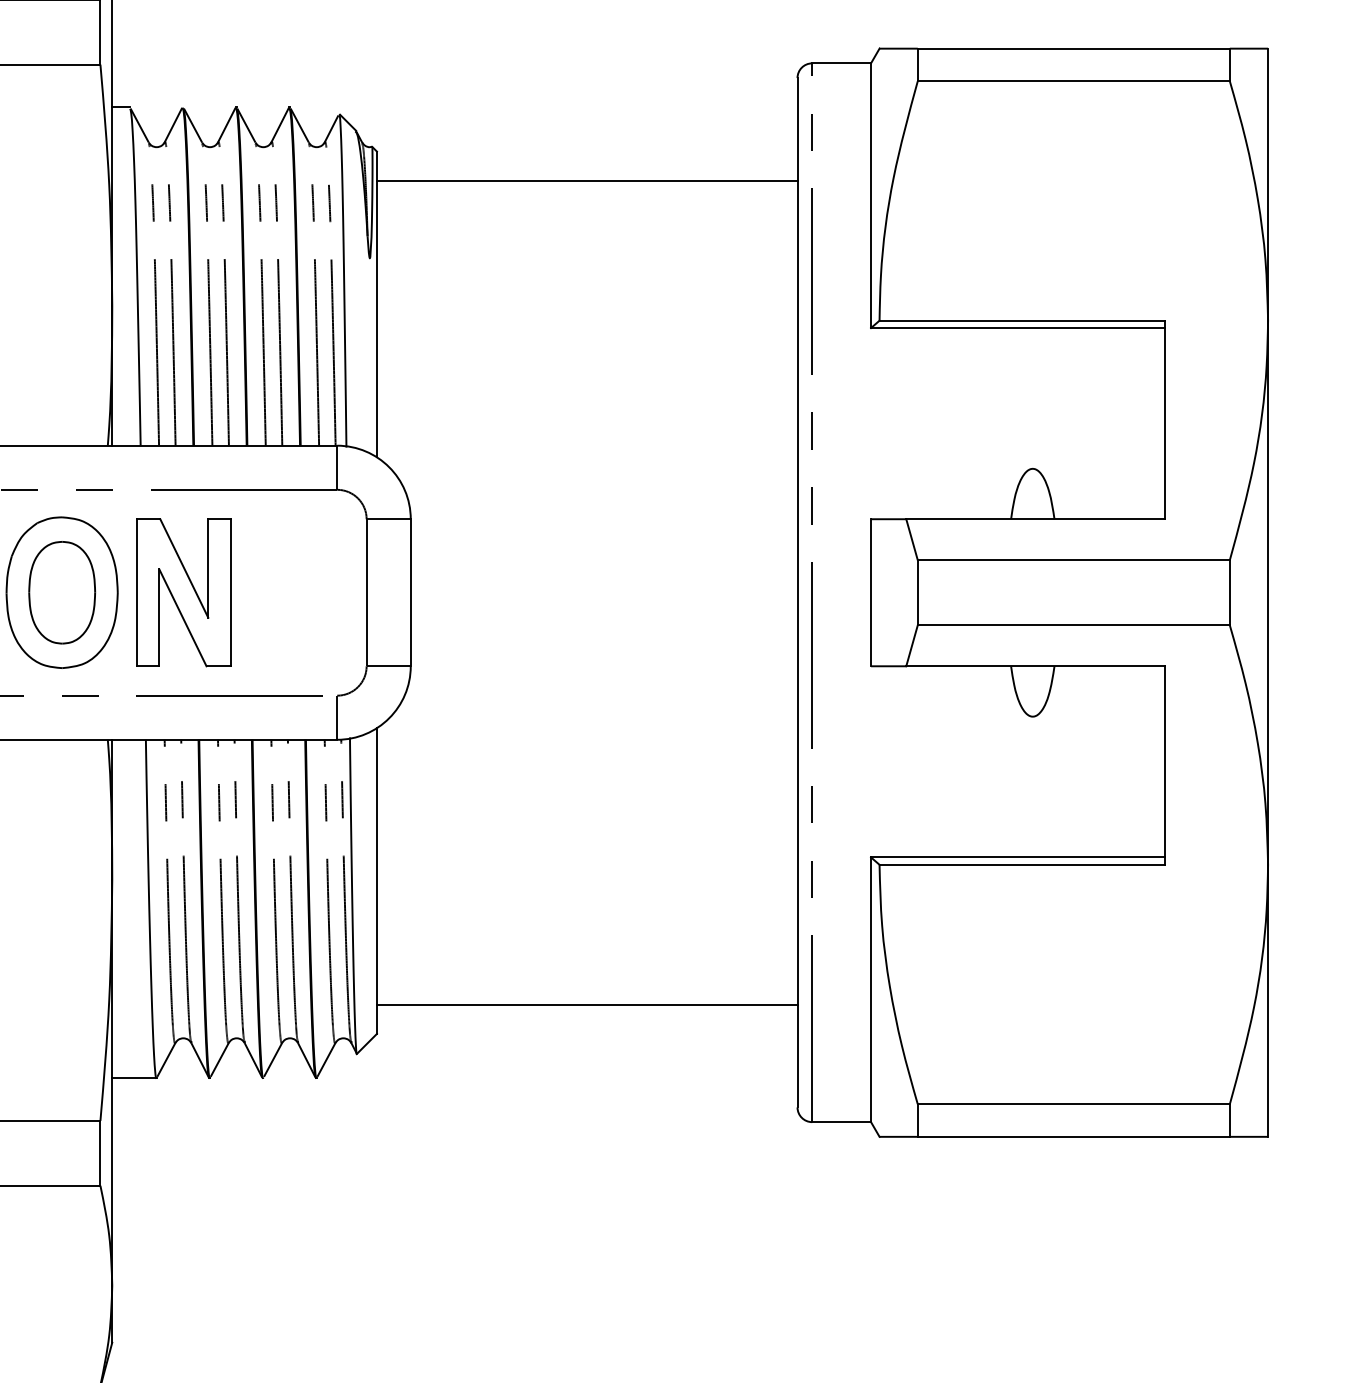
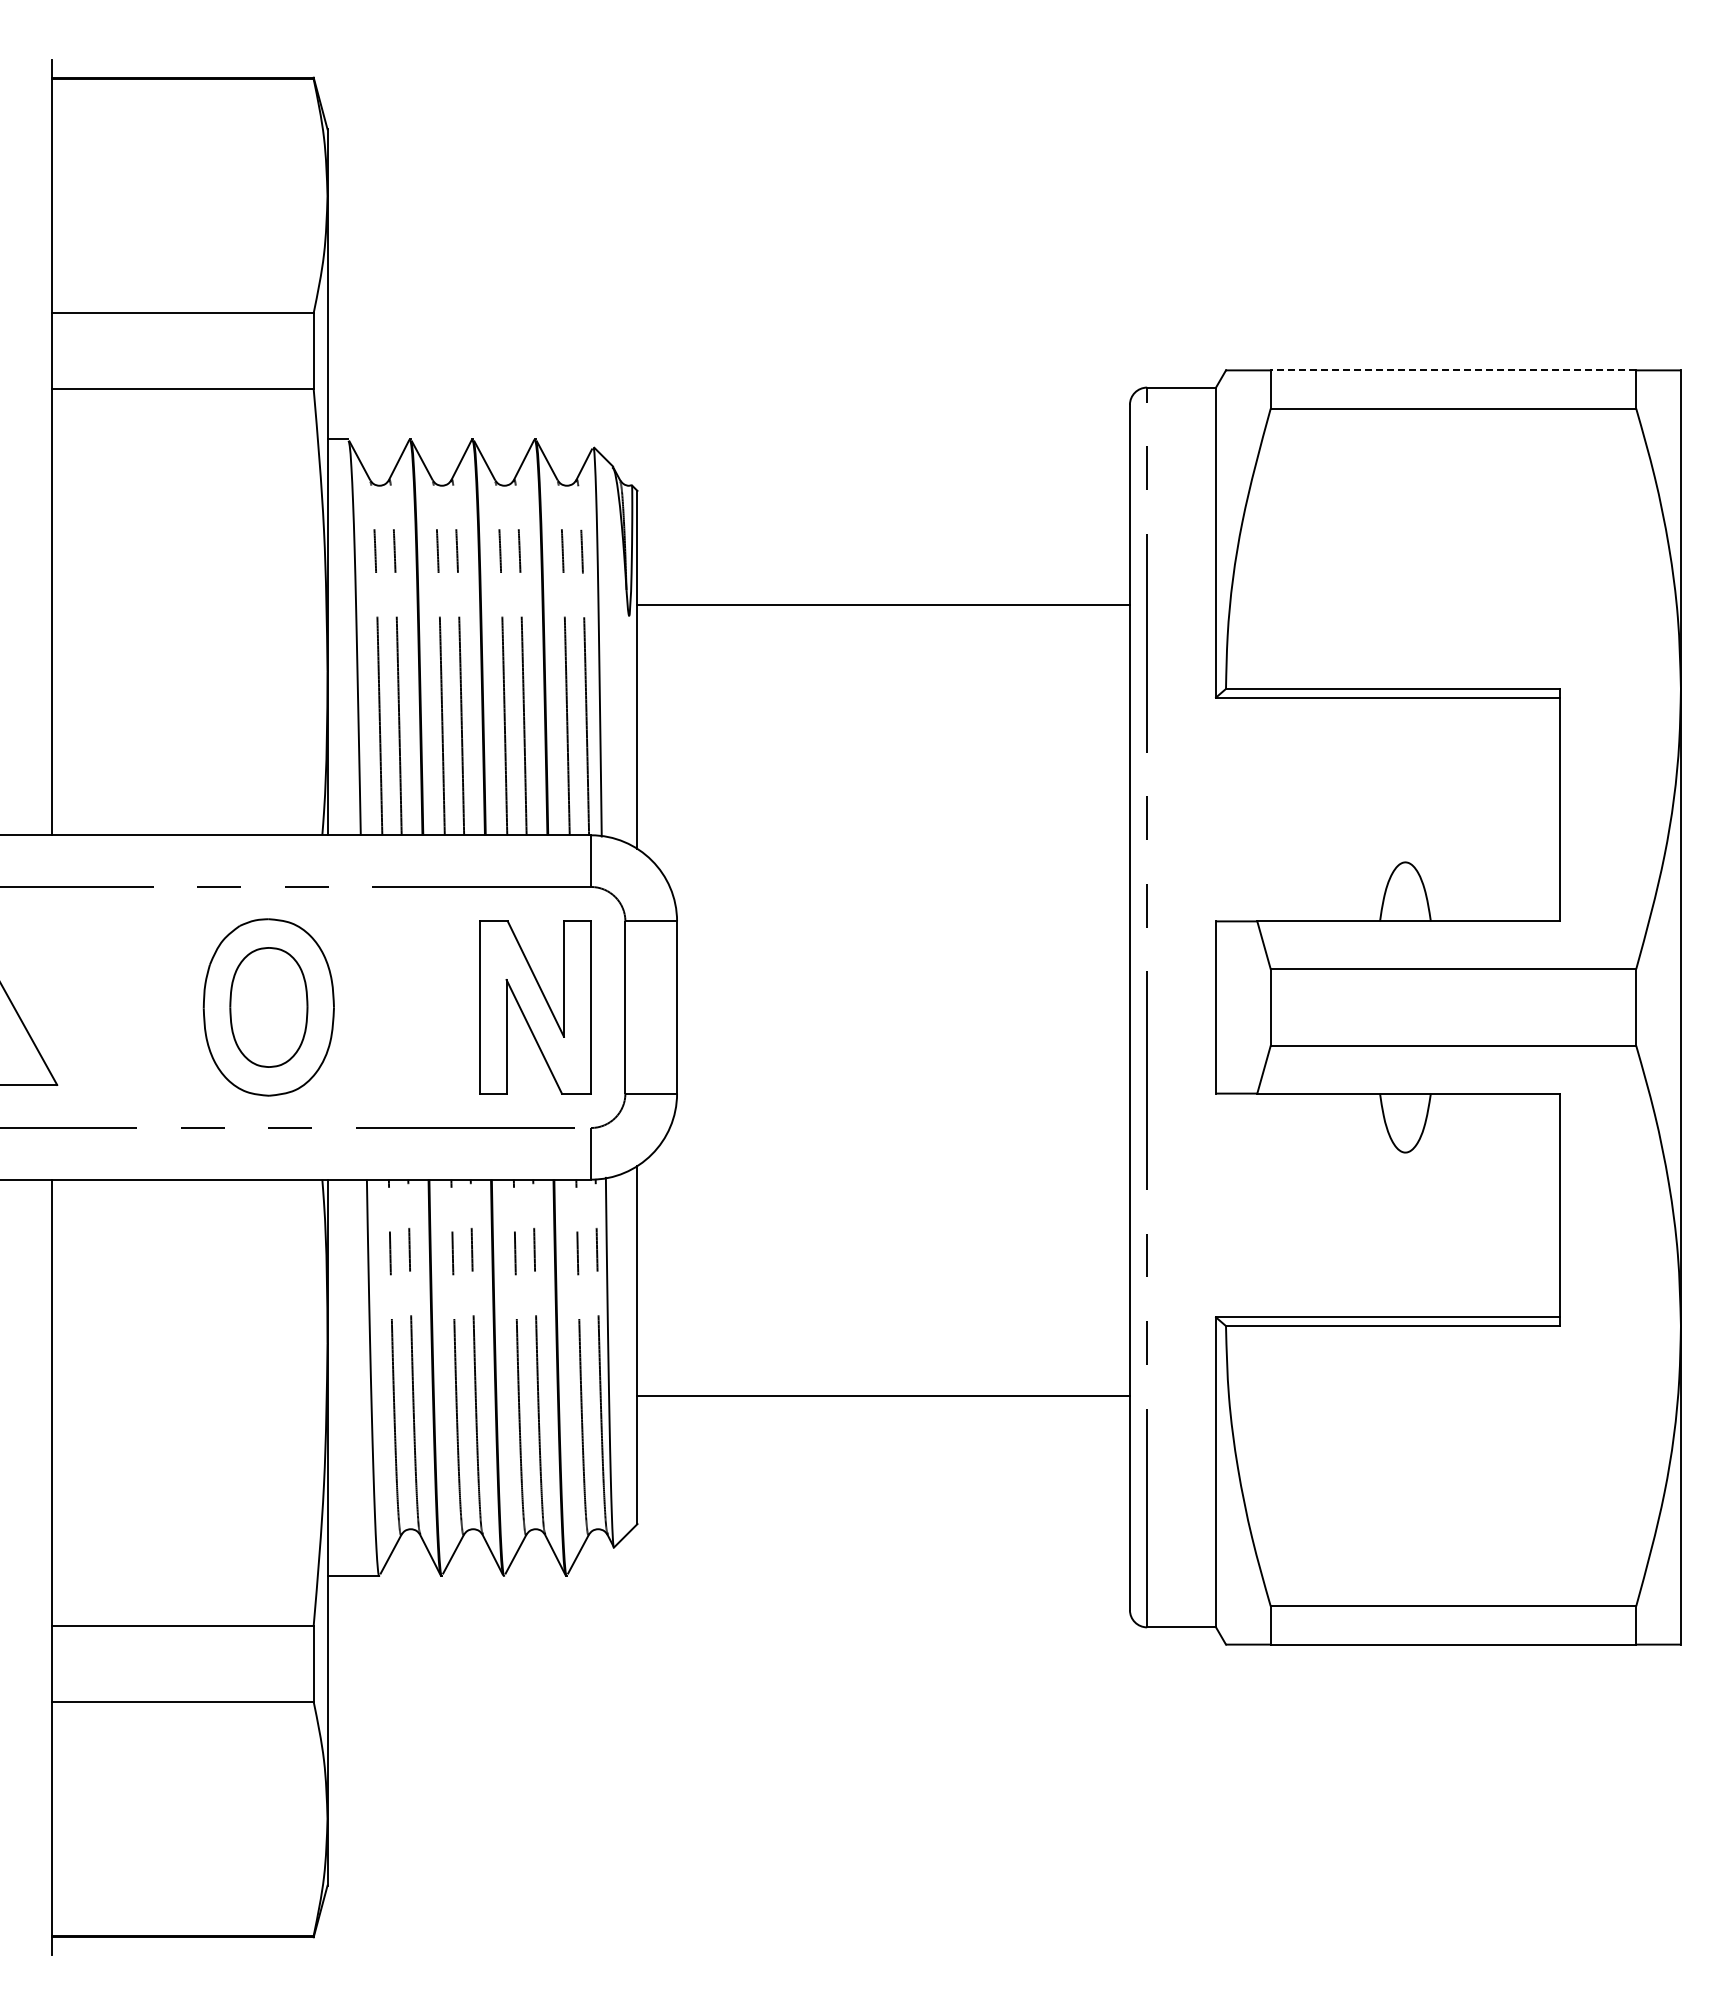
line: (1073, 48) -> (1453, 370), solid -> dashed
line: (587, 181) -> (883, 605), moved
part: (183, 592) -> (535, 1007), moved
line: (587, 1004) -> (883, 1395), moved

